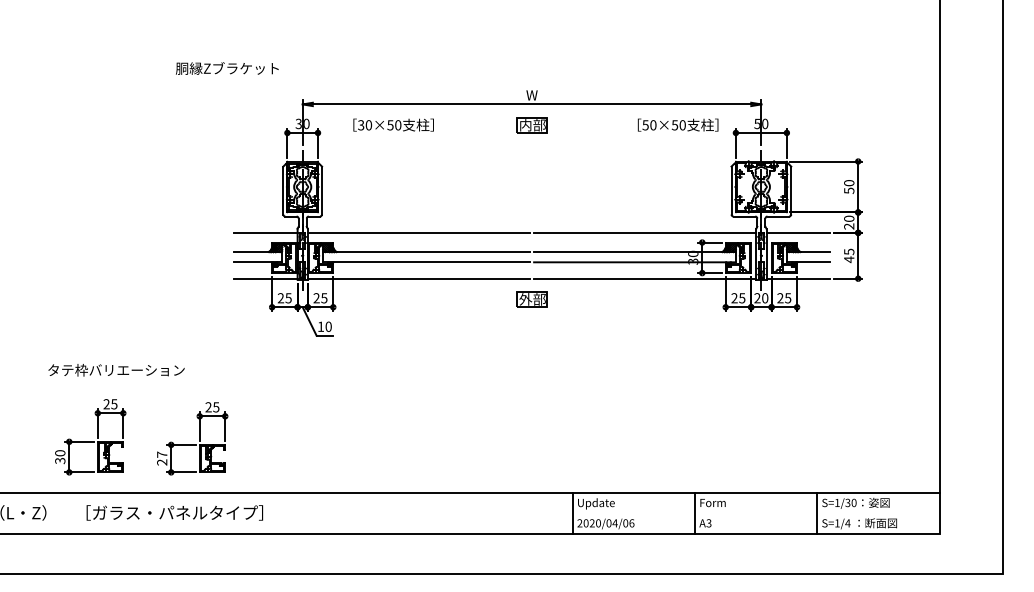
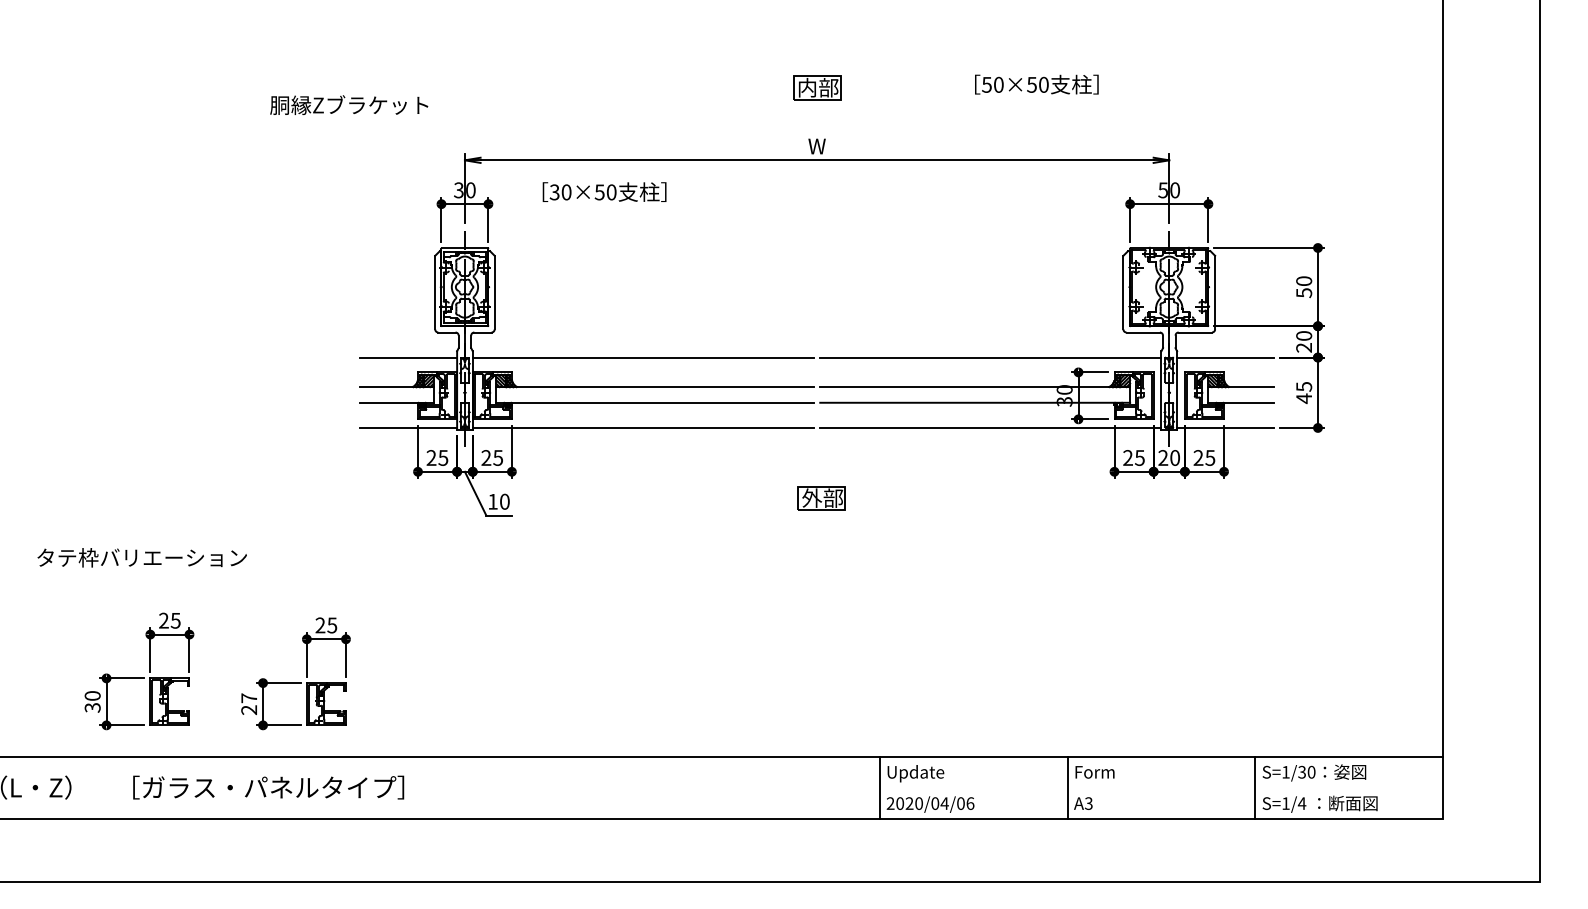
text: (677, 124) -> (1035, 83), moved
part: (531, 125) -> (816, 88), moved
part: (531, 299) -> (820, 498), moved
text: (116, 370) -> (142, 558), moved

